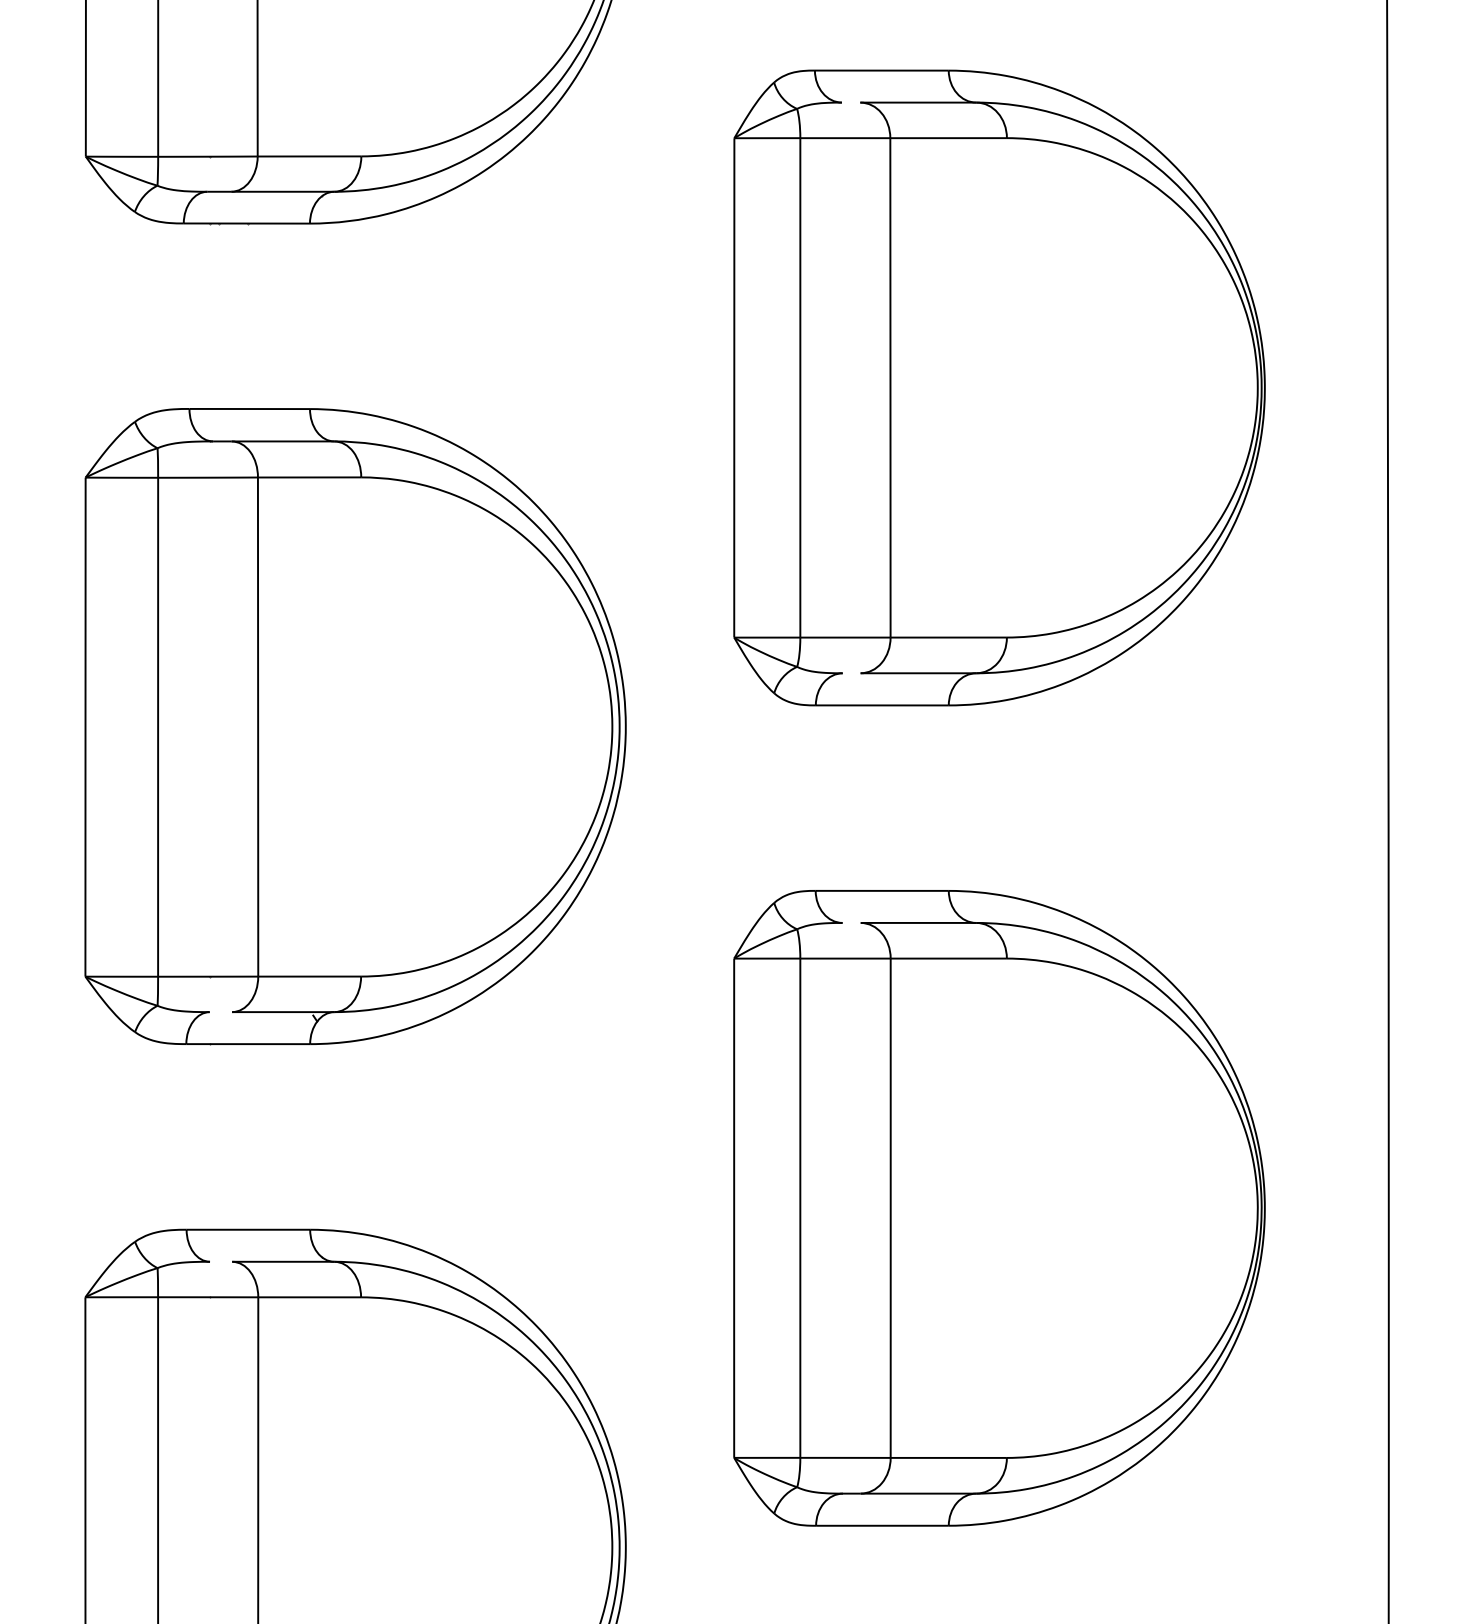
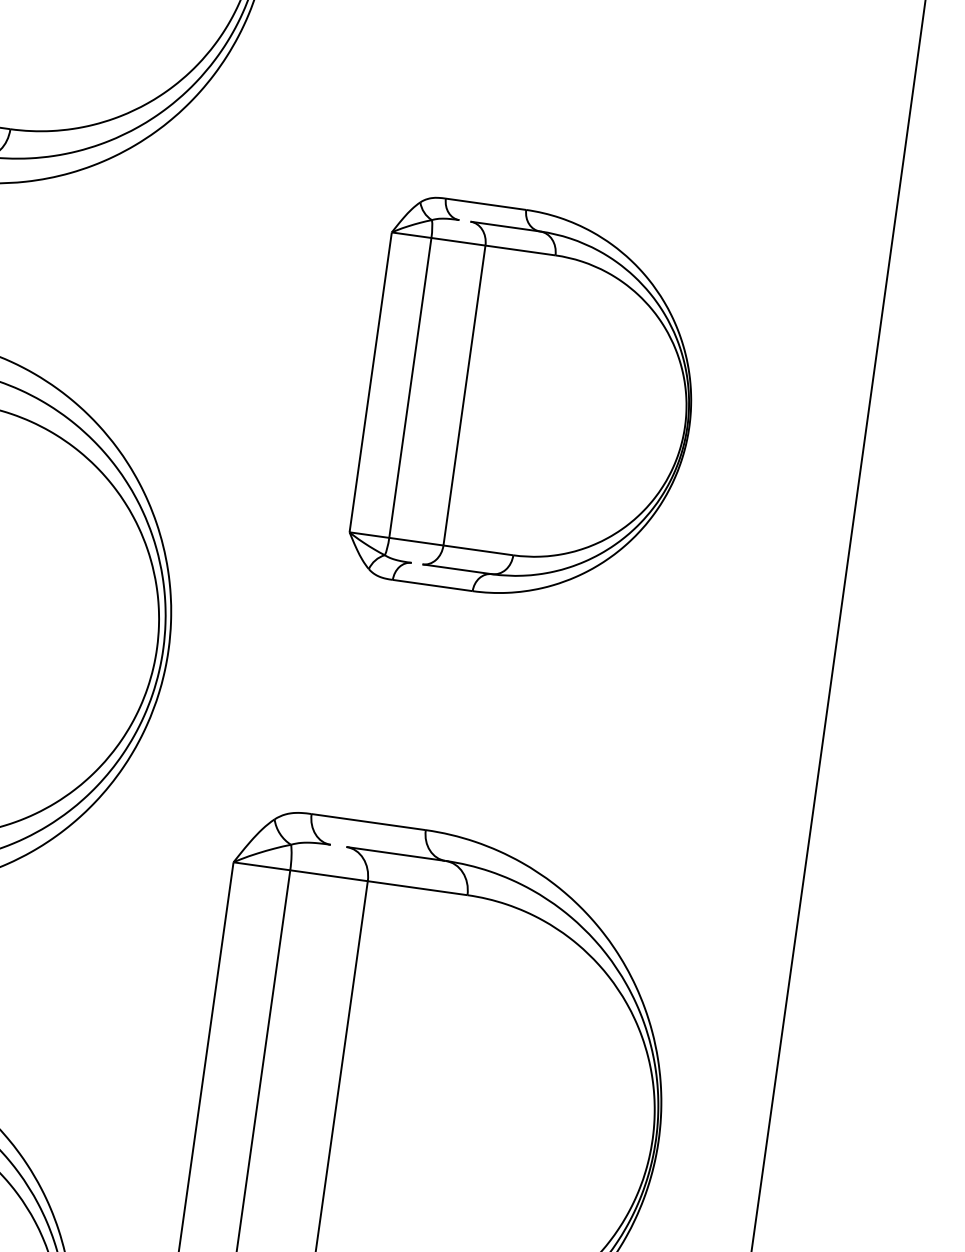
part: (999, 387) -> (530, 404), size x0.7

